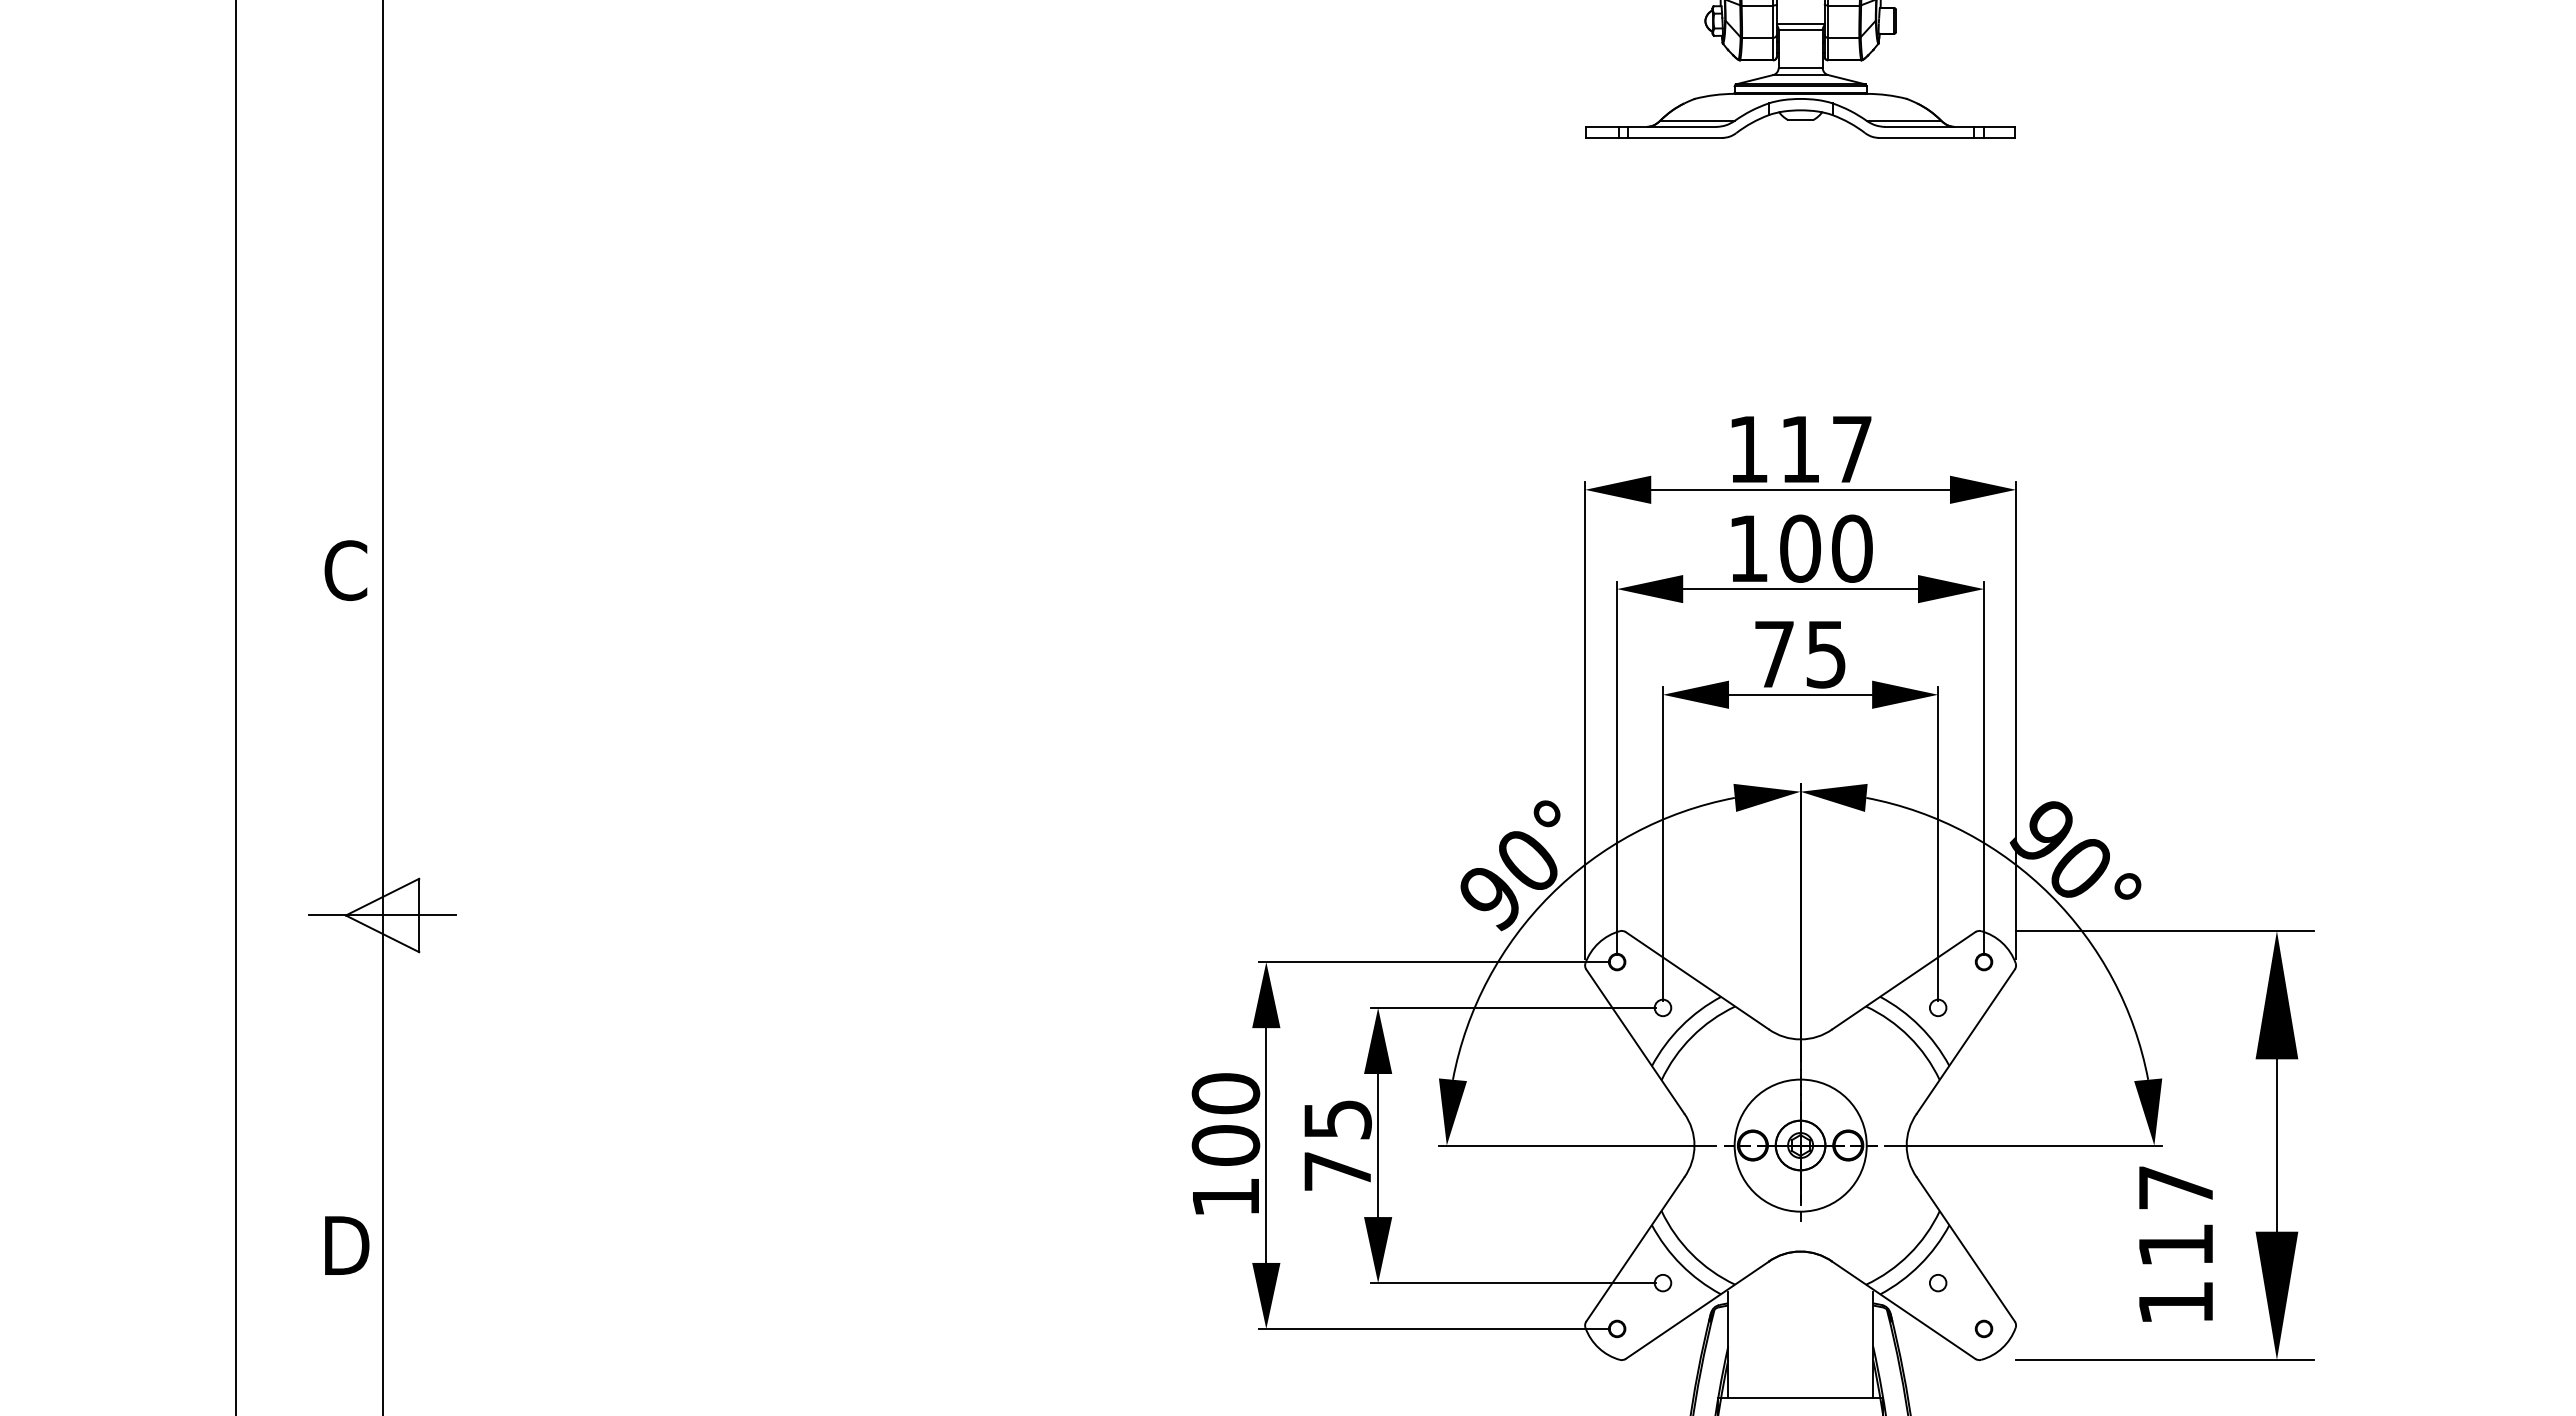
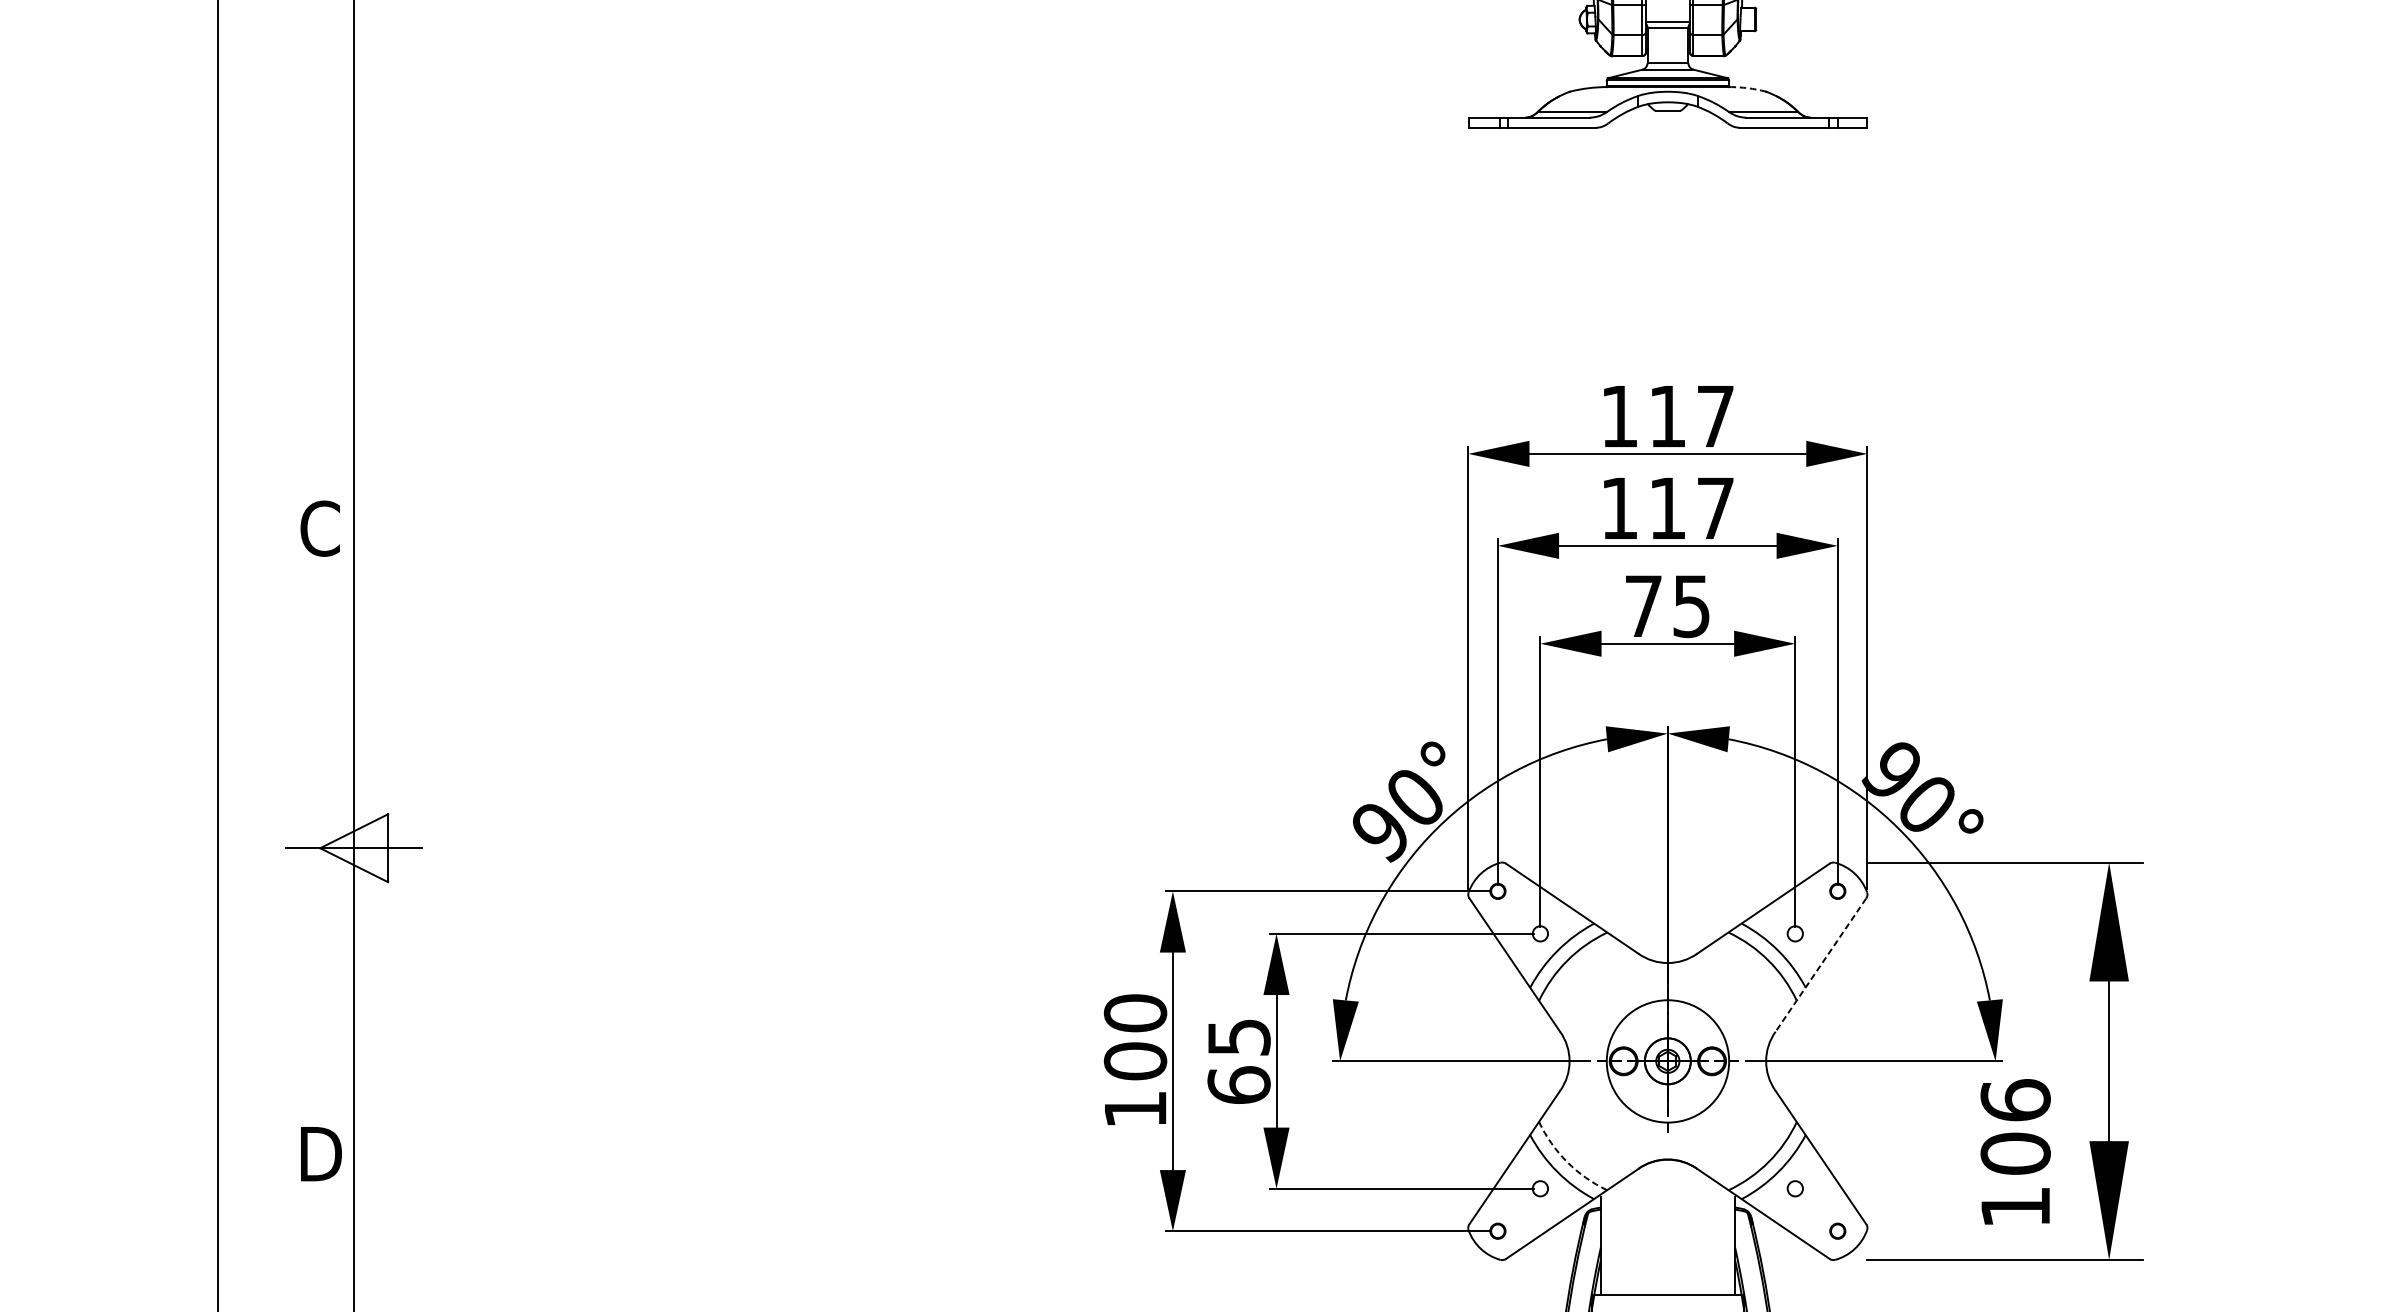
arc: (1886, 95) -> (1747, 88), solid -> dashed
text: (1826, 548) -> (1691, 508), 100 -> 117
line: (1965, 1042) -> (1820, 965), solid -> dashed
text: (1337, 1170) -> (1238, 1084), 75 -> 65
text: (2176, 1216) -> (2016, 1127), 117 -> 106
arc: (1691, 1254) -> (1566, 1162), solid -> dashed

